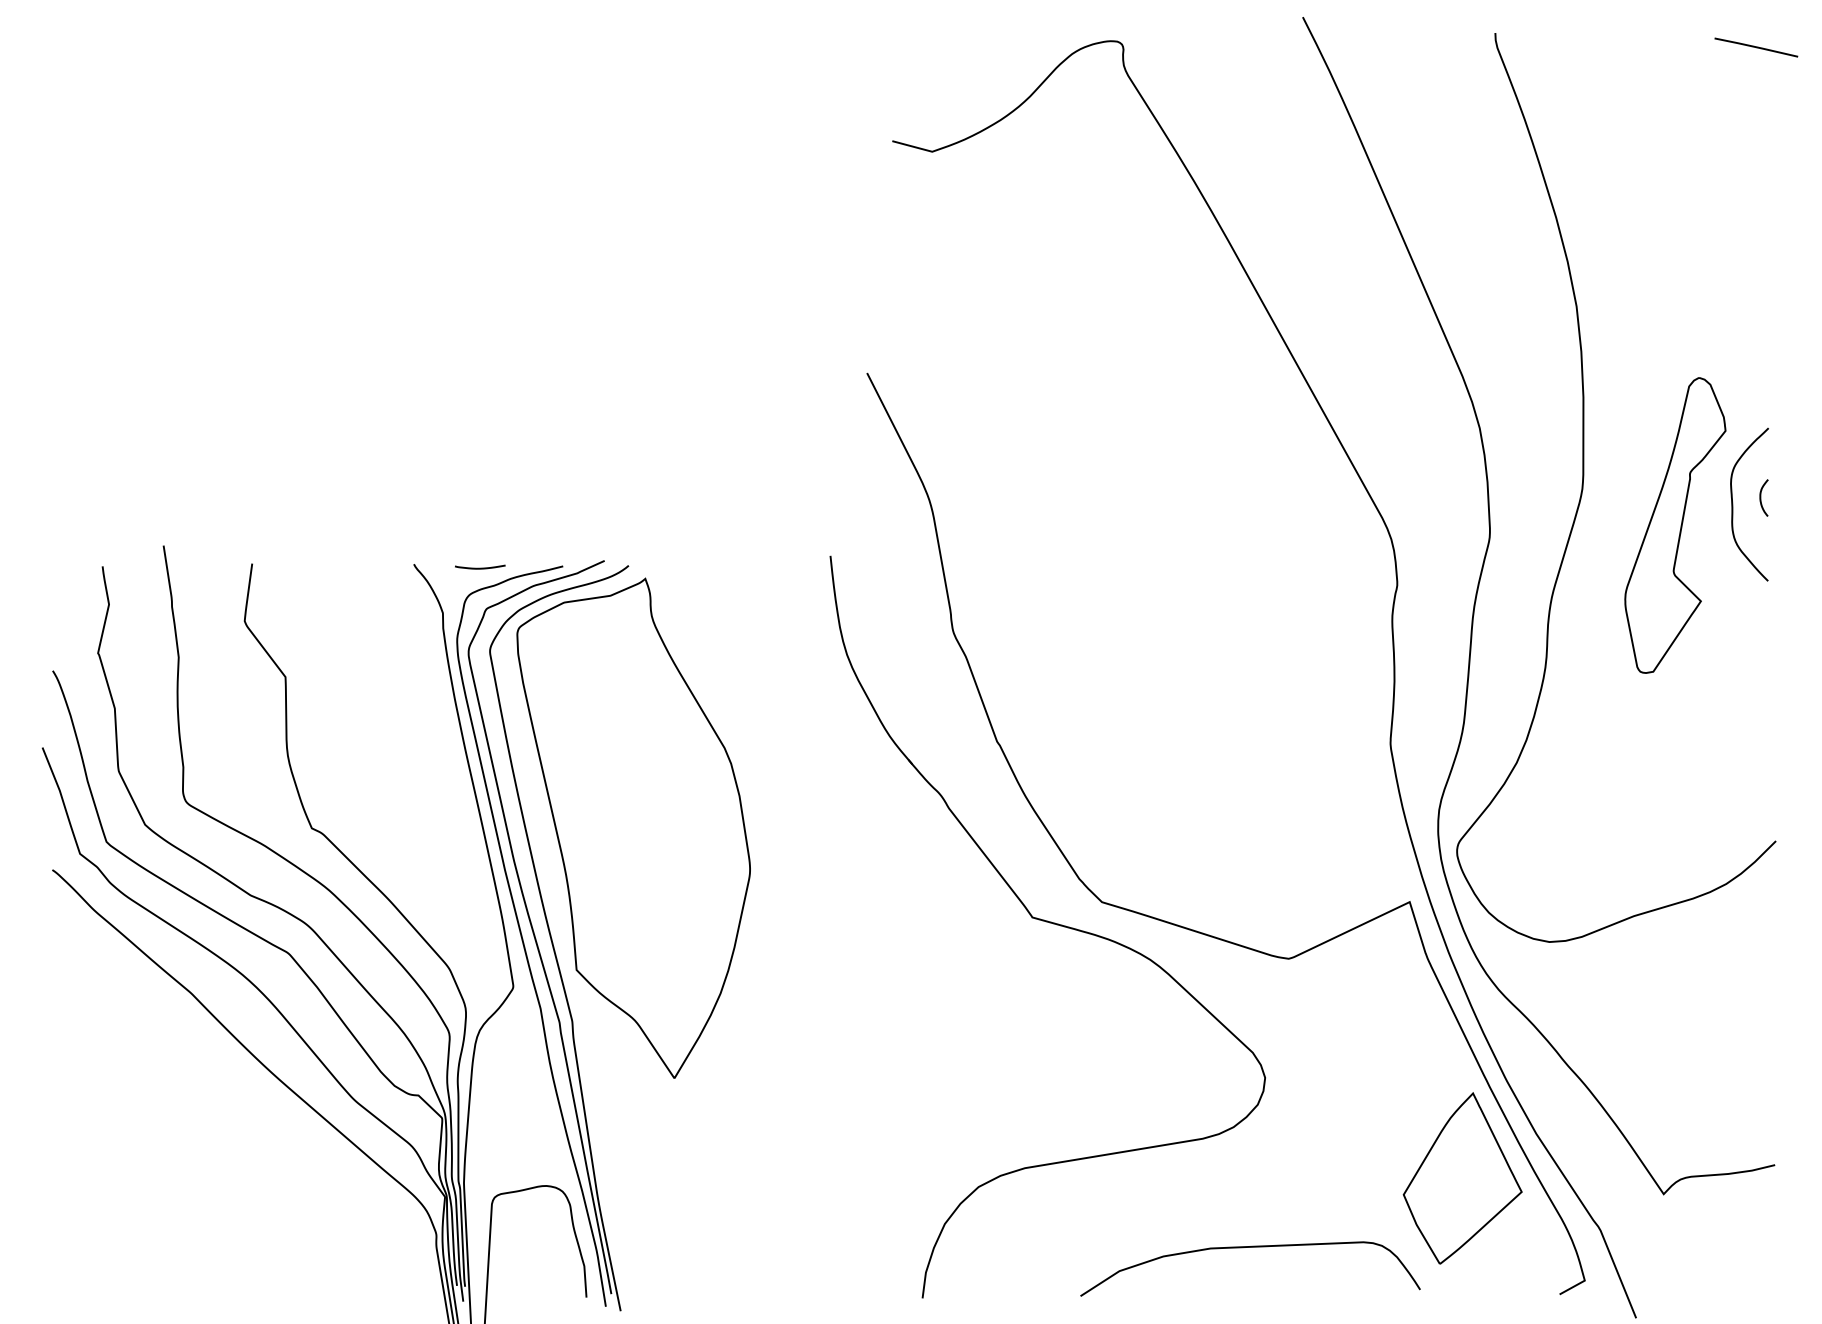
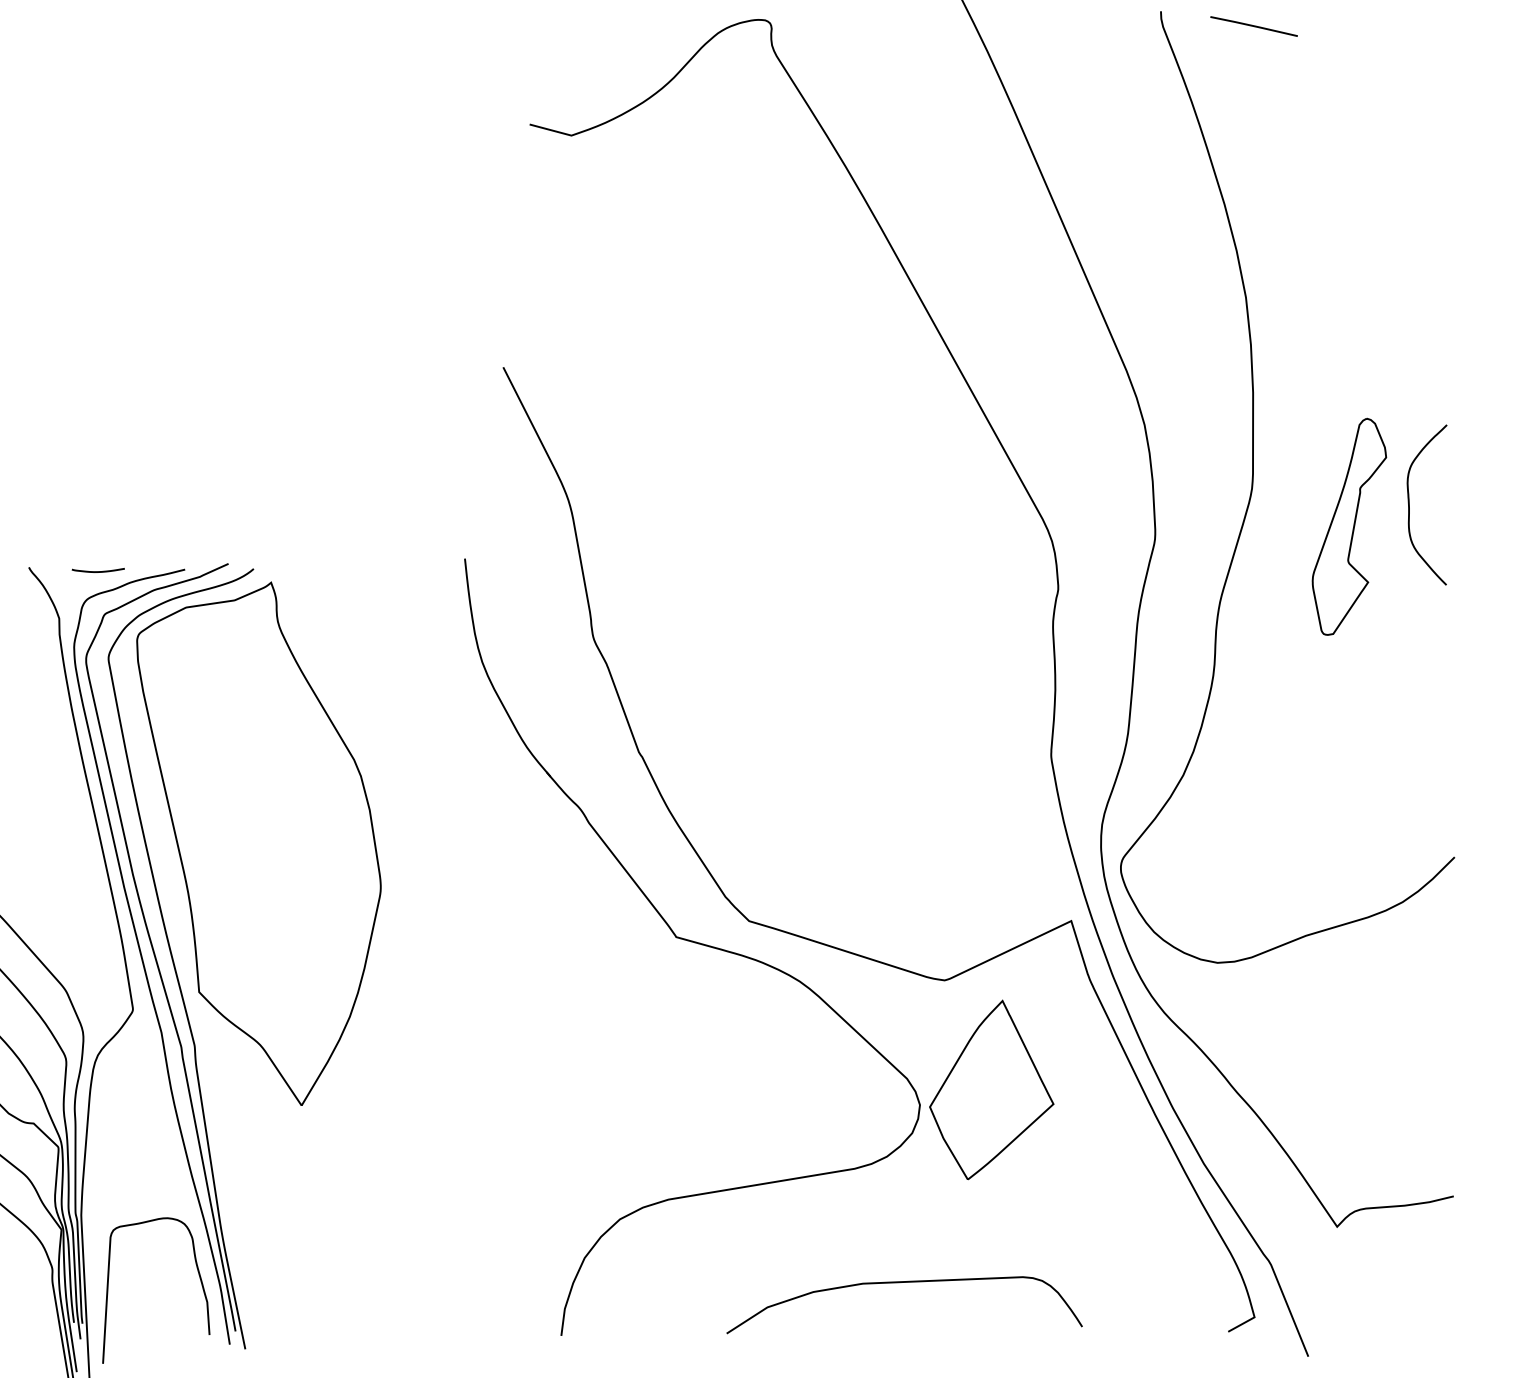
line: (1756, 47) -> (1254, 26), moved
curve: (1761, 497) -> (1439, 497), removed
part: (1675, 525) -> (1349, 526), size x0.7
part: (1462, 1178) -> (991, 1090), moved

